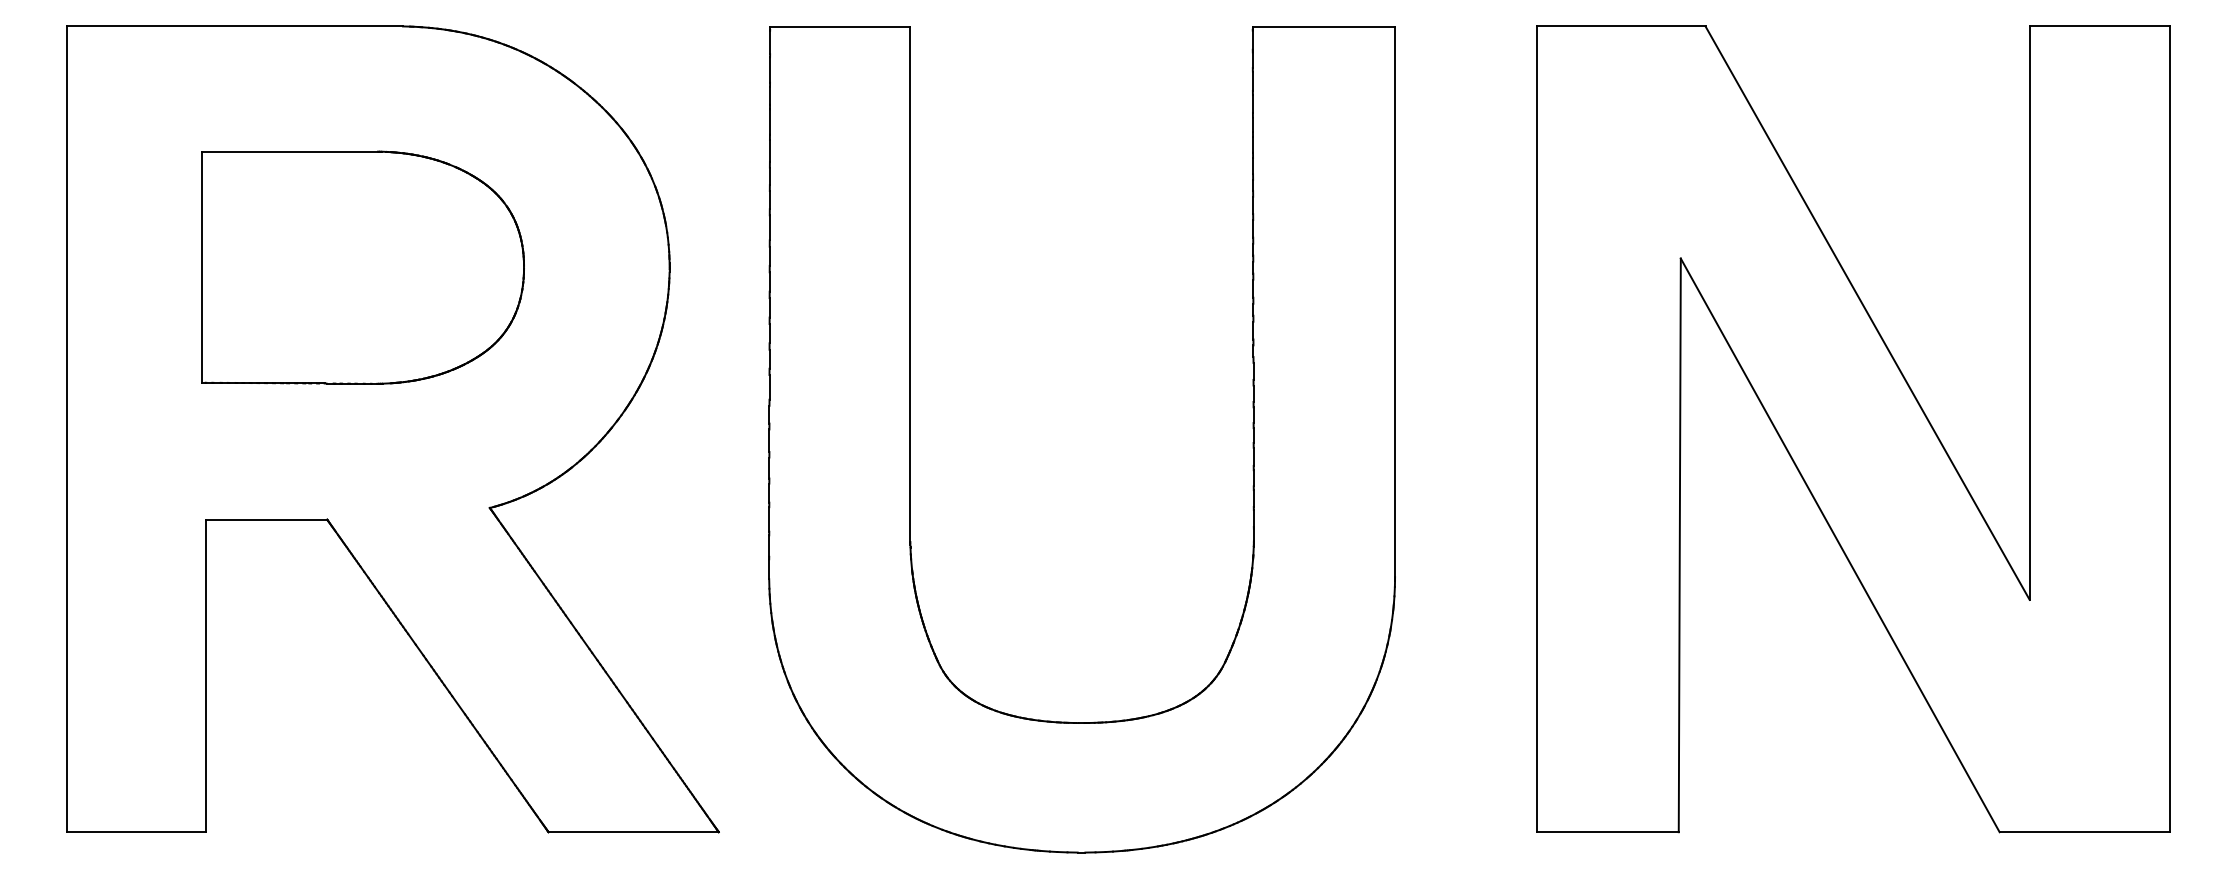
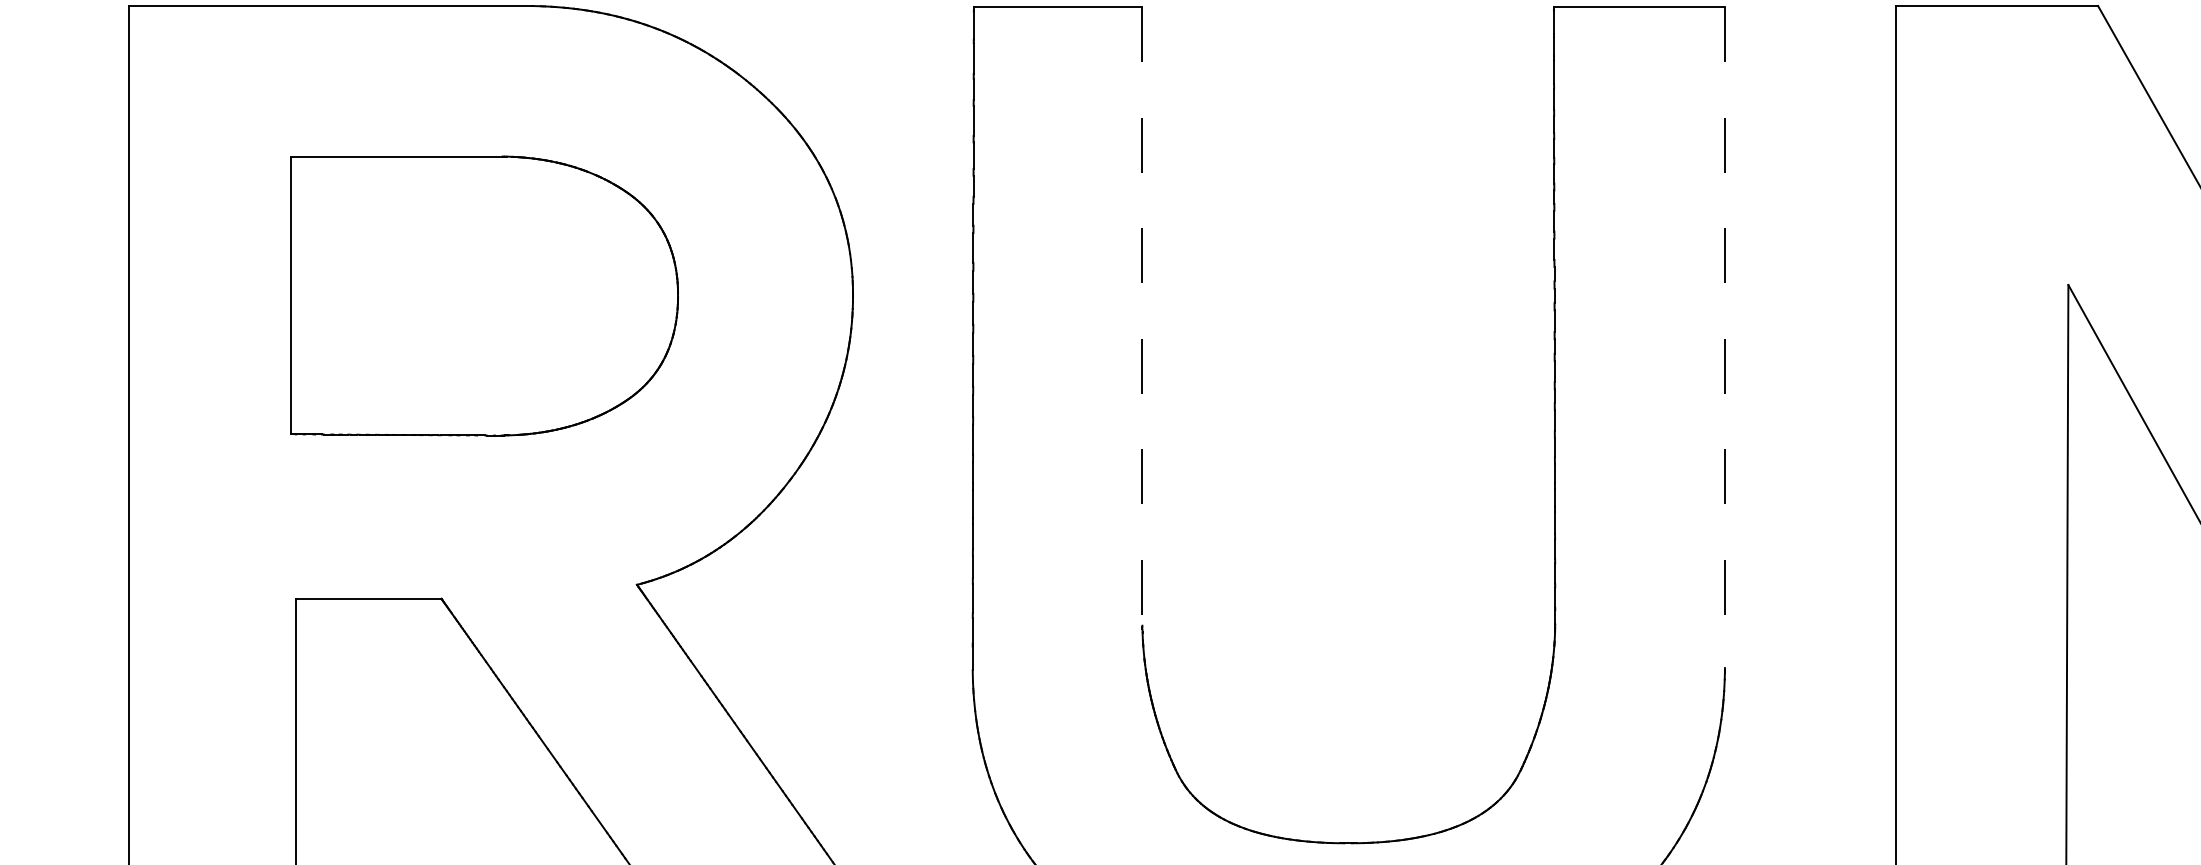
line: (910, 285) -> (1142, 317), solid -> dashed
line: (1395, 302) -> (1725, 337), solid -> dashed

